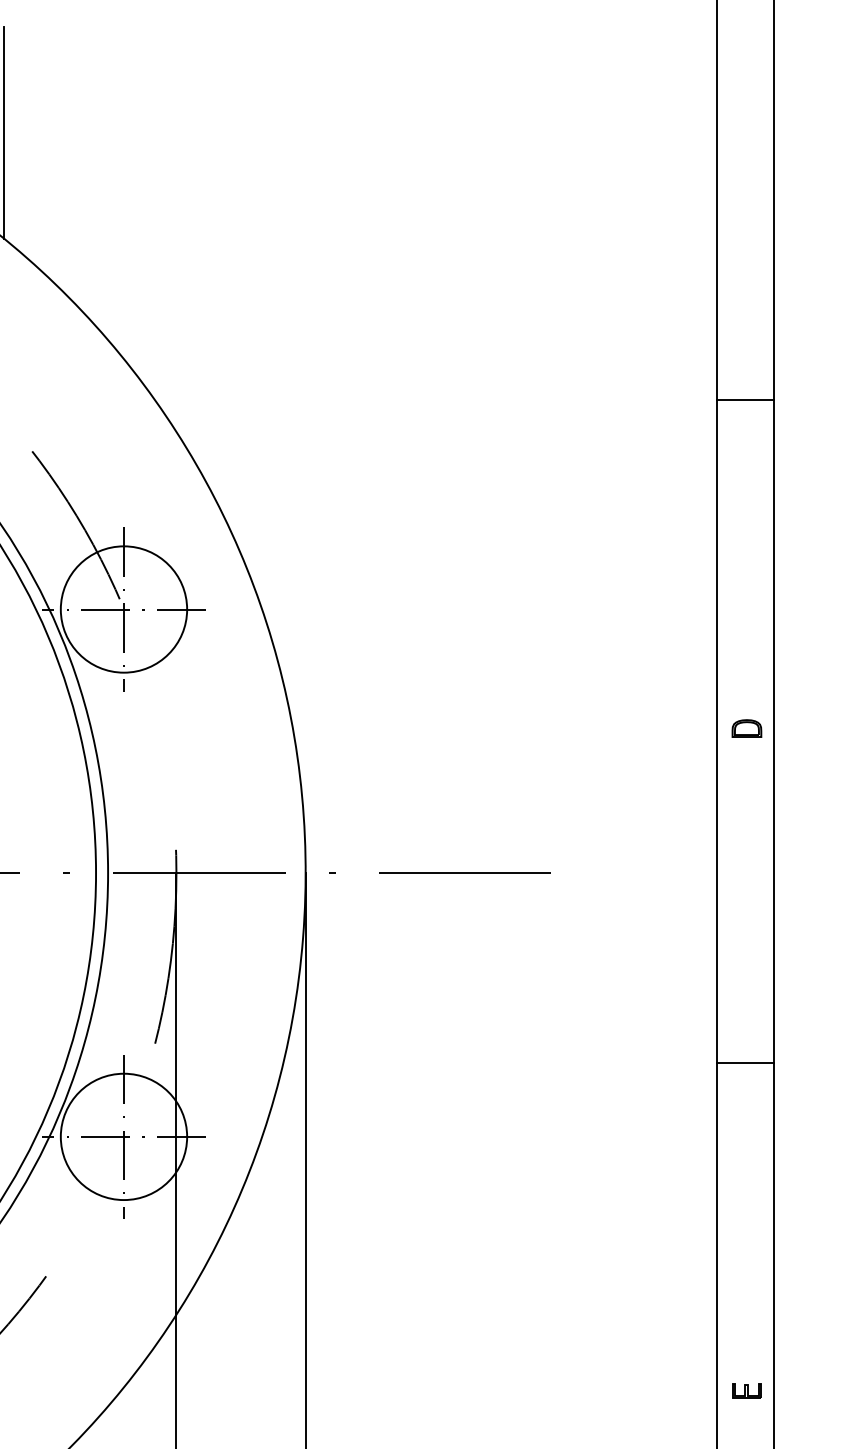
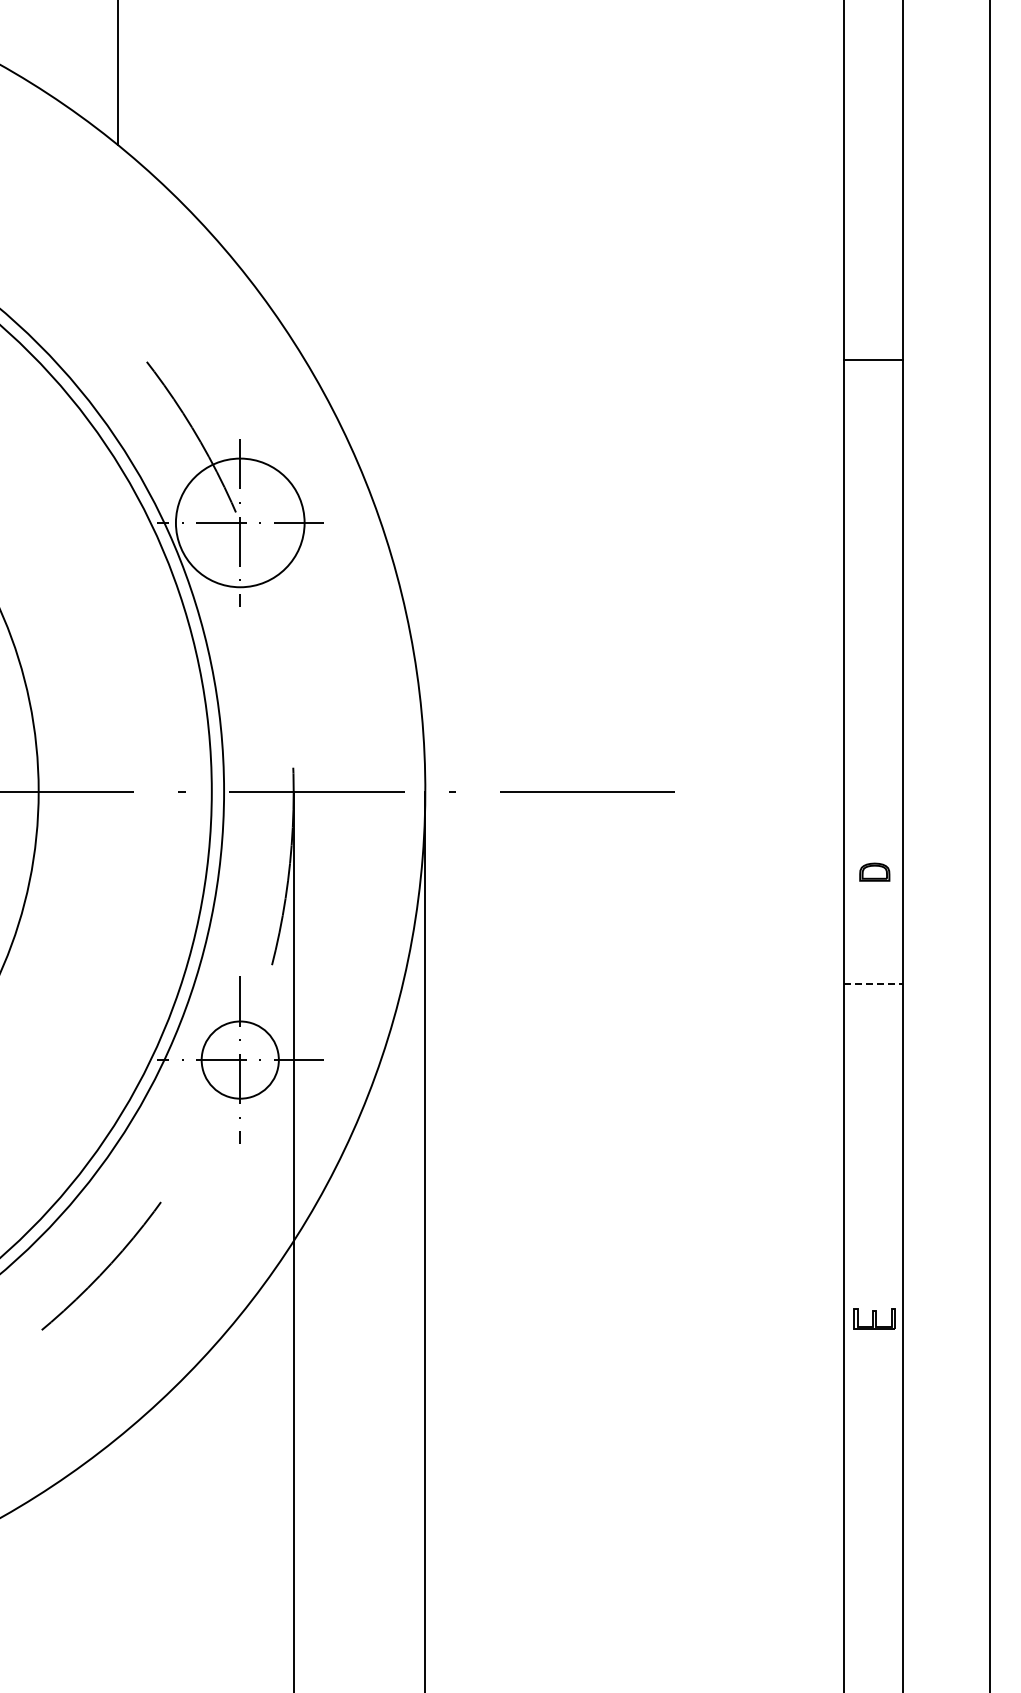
line: (745, 399) -> (873, 360), moved
part: (746, 727) -> (874, 871), moved
line: (745, 1062) -> (873, 984), solid -> dashed
circle: (123, 1136) -> (239, 1059), size x0.6
part: (746, 1390) -> (874, 1318), size x1.4

